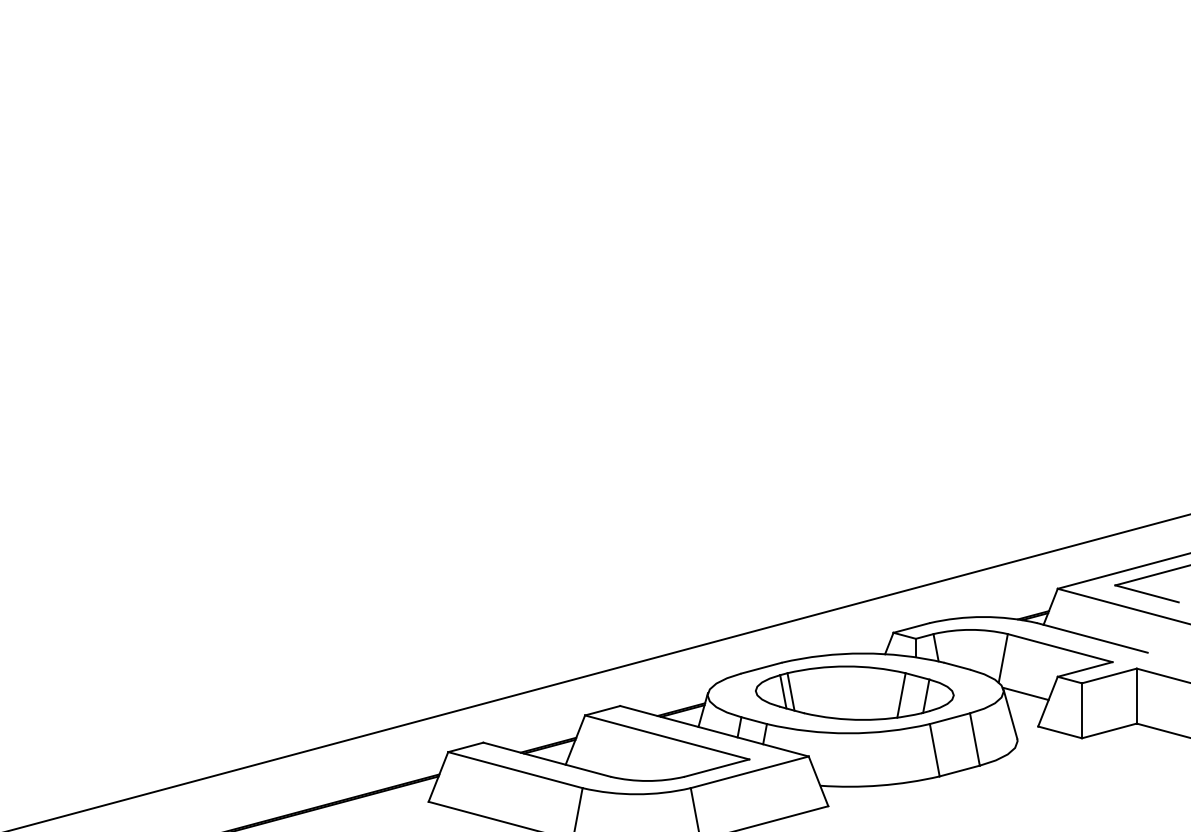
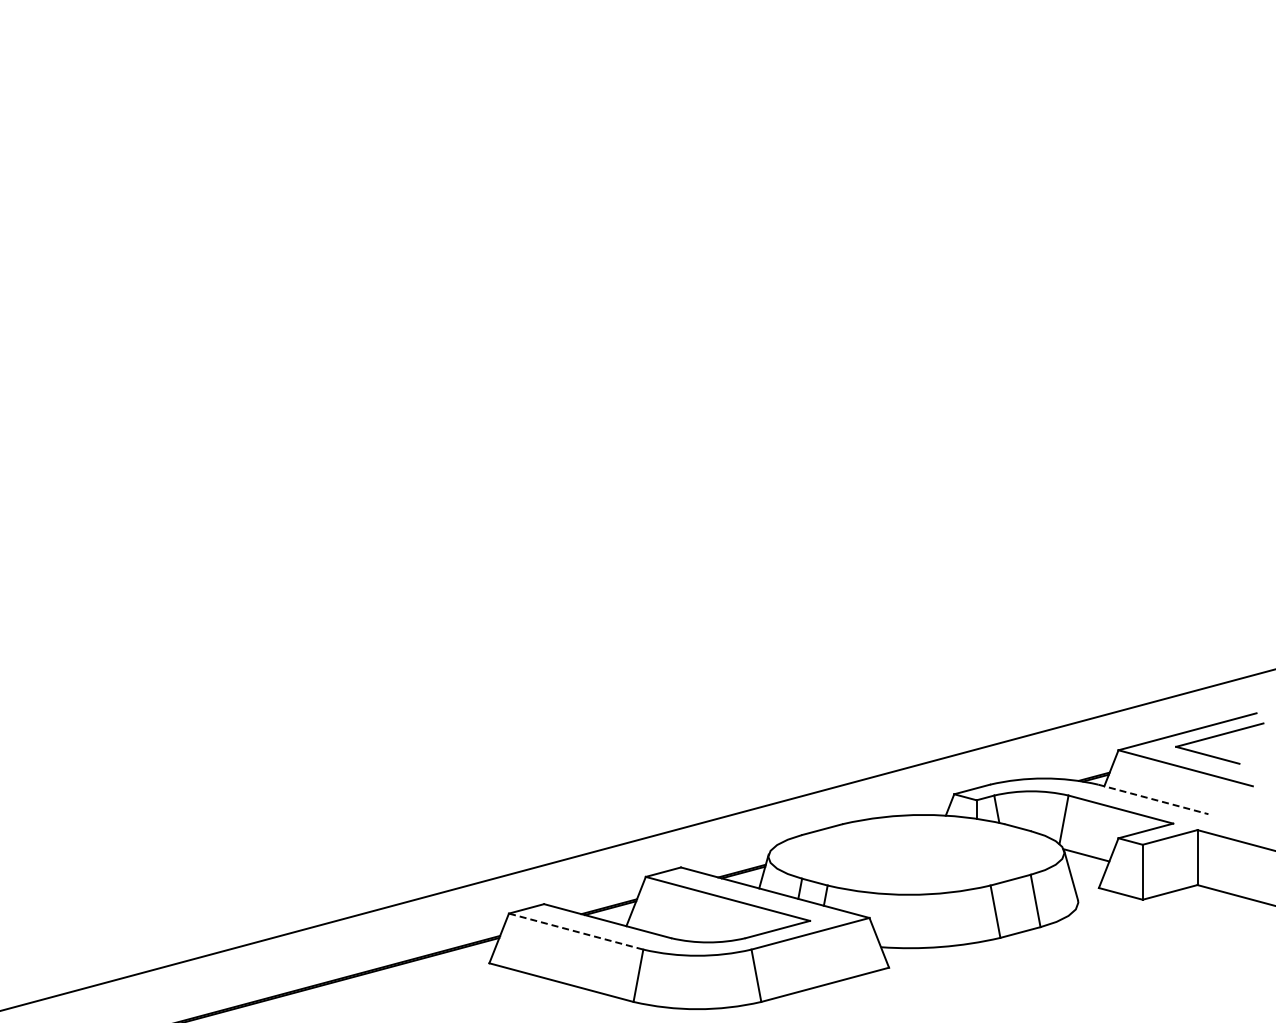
line: (1092, 638) -> (1153, 799), solid -> dashed
part: (854, 693) -> (915, 854), removed
line: (515, 770) -> (576, 931), solid -> dashed

